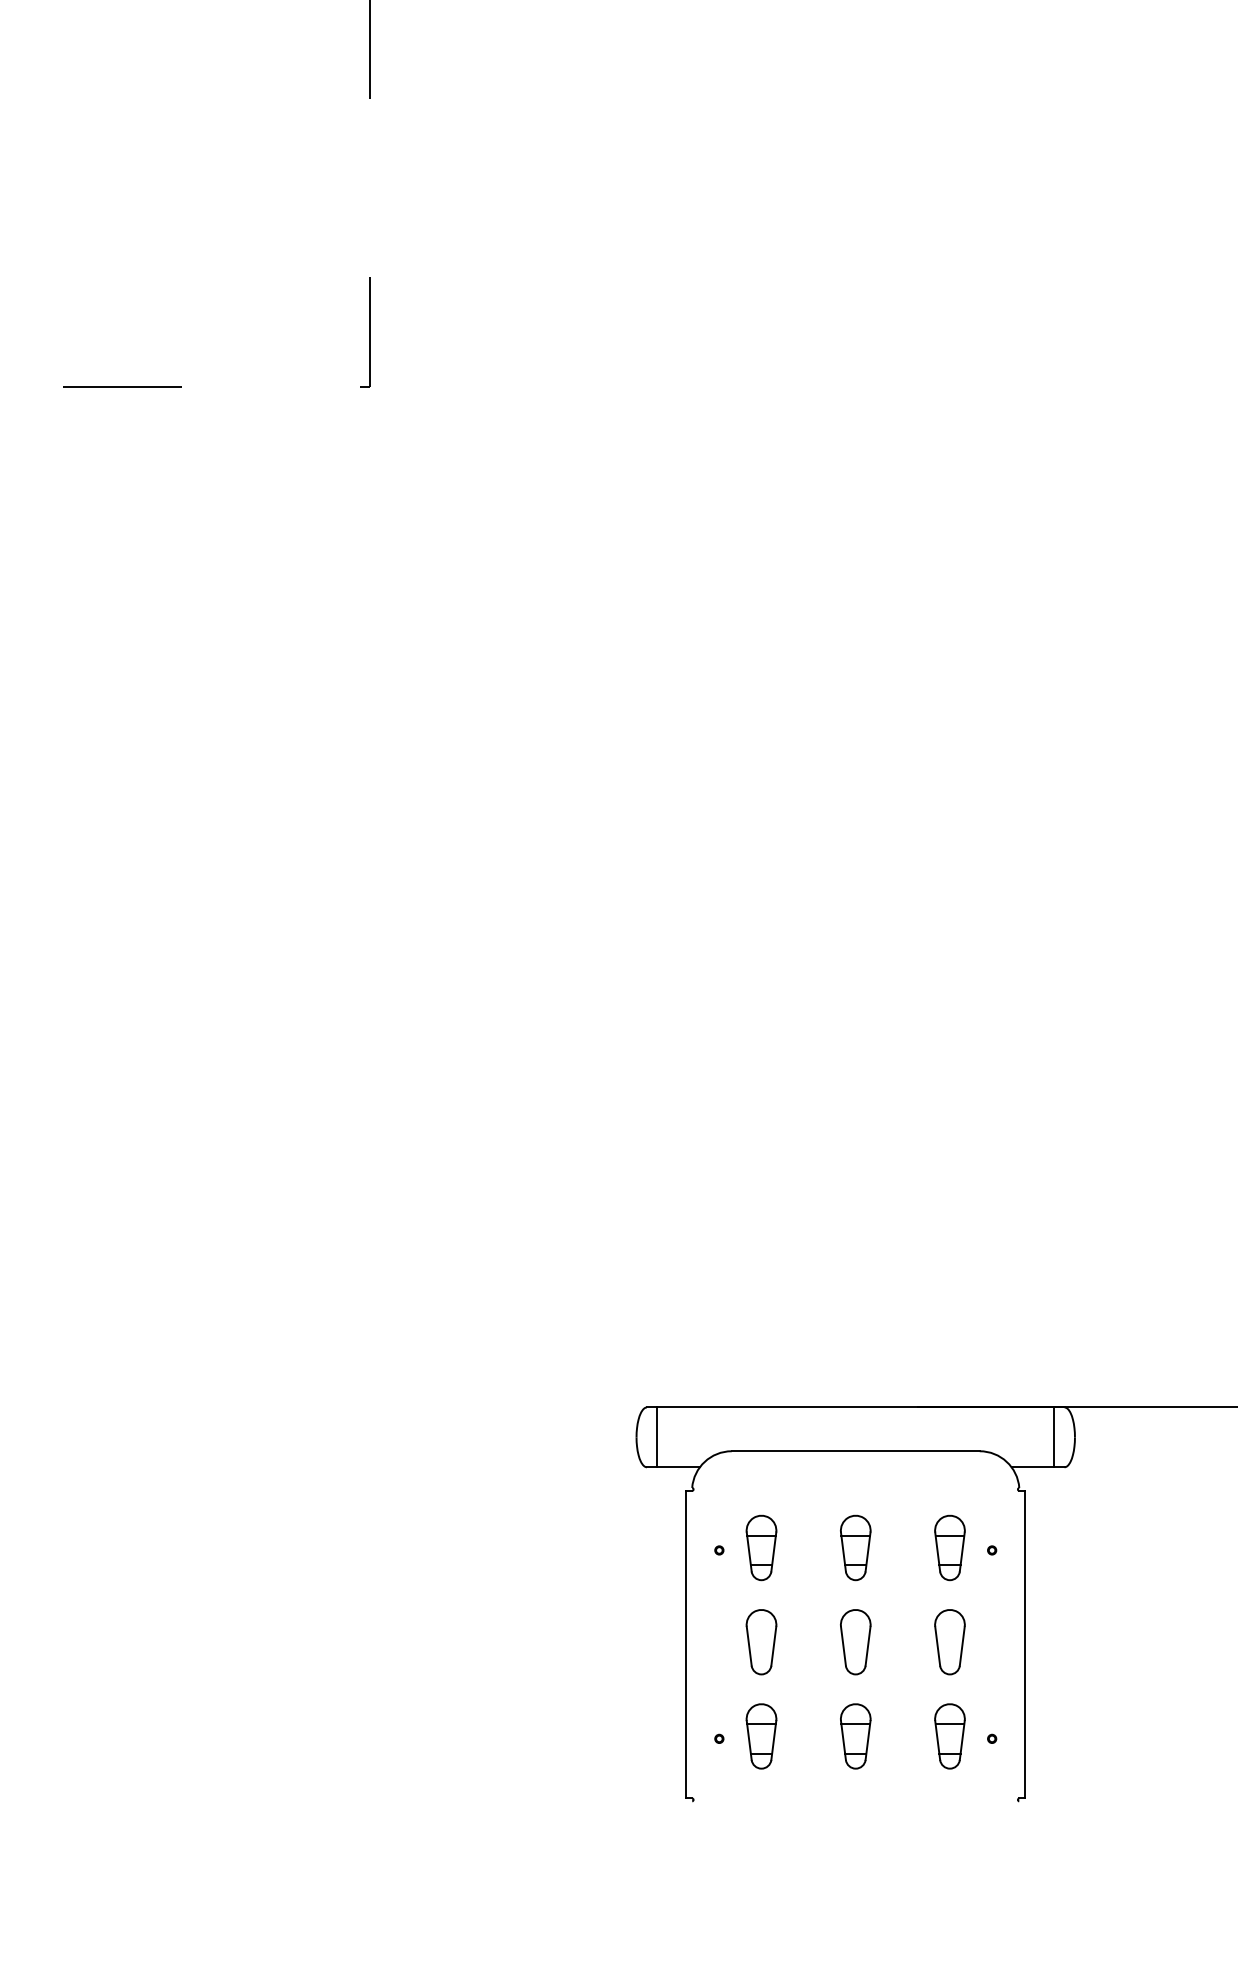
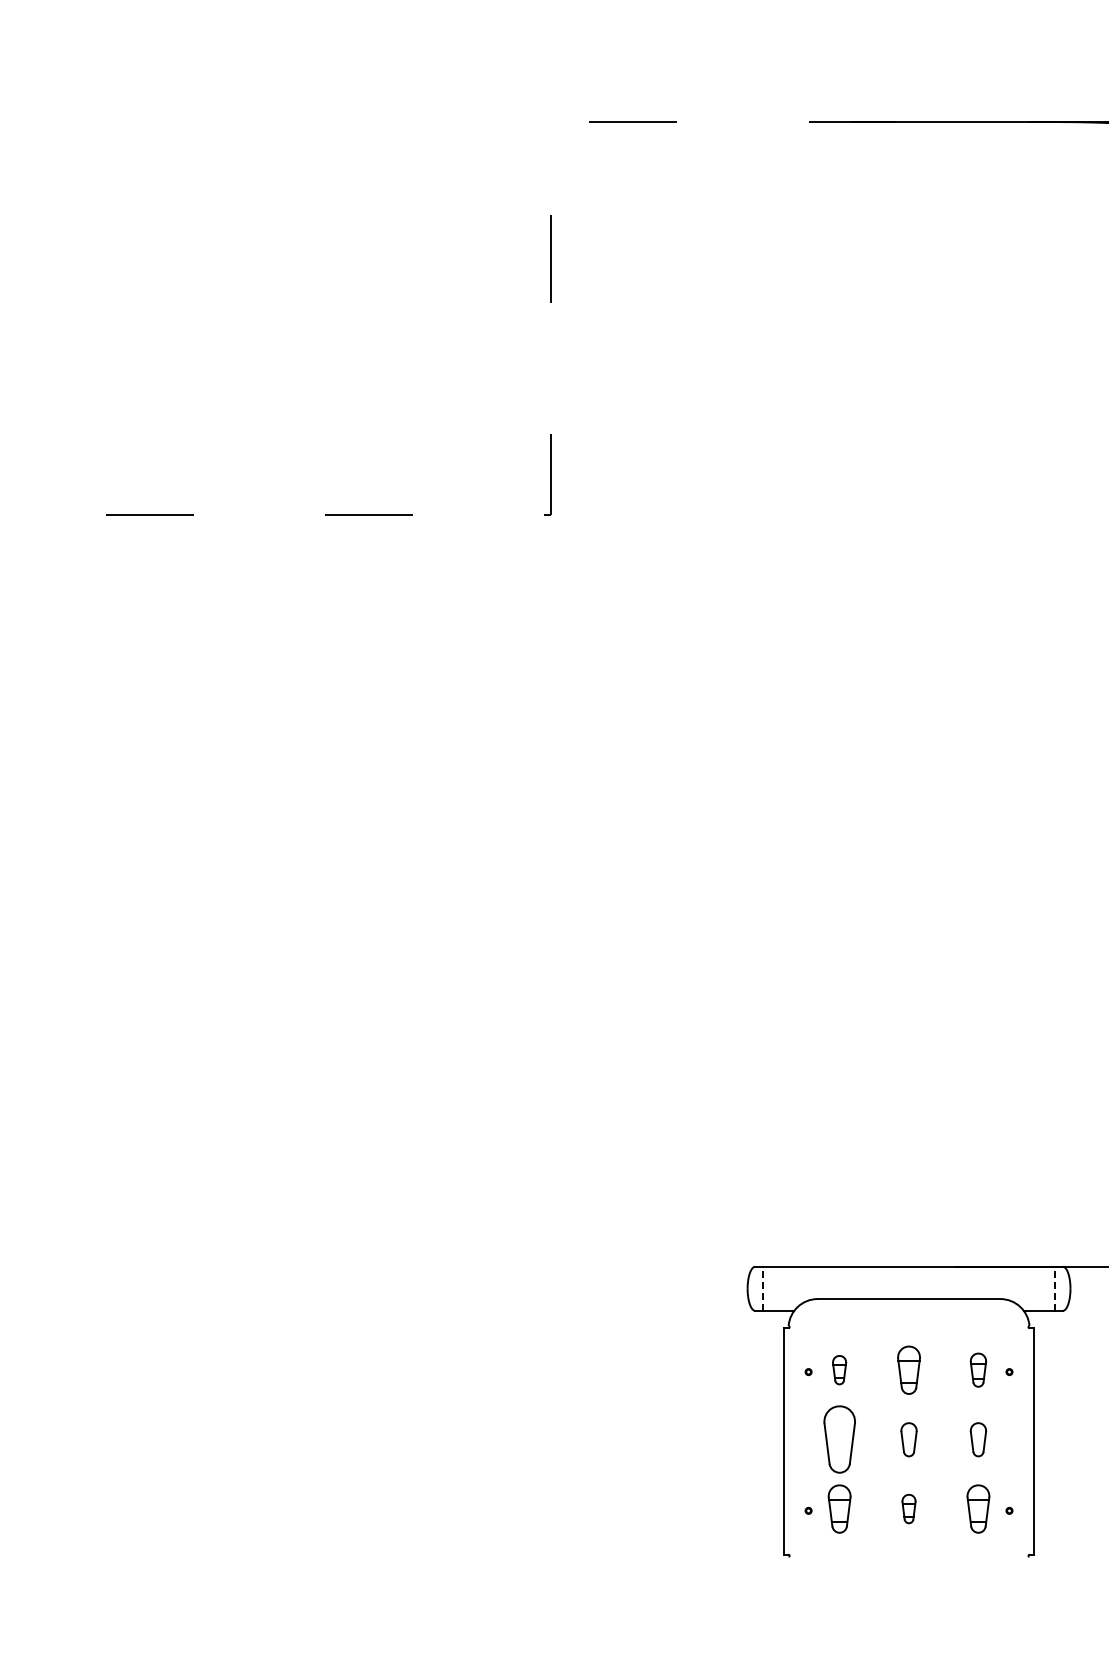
line: (656, 1436) -> (762, 1288), solid -> dashed
line: (1054, 1436) -> (1055, 1288), solid -> dashed
part: (761, 1546) -> (839, 1369), size x0.6
part: (950, 1546) -> (978, 1369), size x0.7
part: (761, 1641) -> (839, 1439), size x1.4
part: (855, 1641) -> (908, 1439), size x0.7
part: (950, 1641) -> (978, 1439), size x0.7
part: (855, 1735) -> (908, 1508), size x0.6

